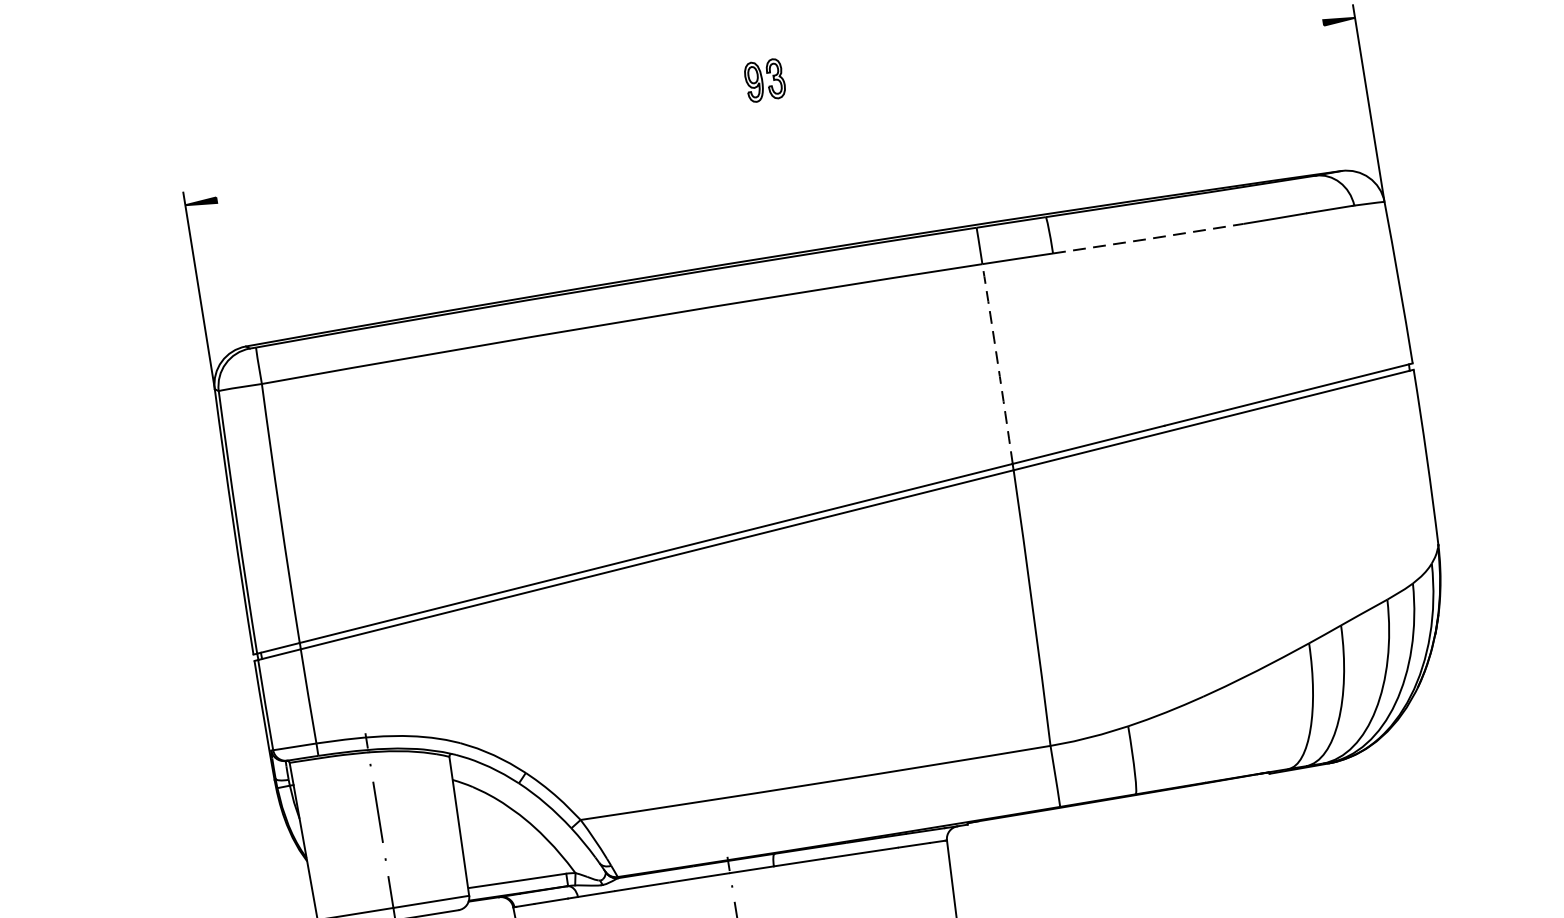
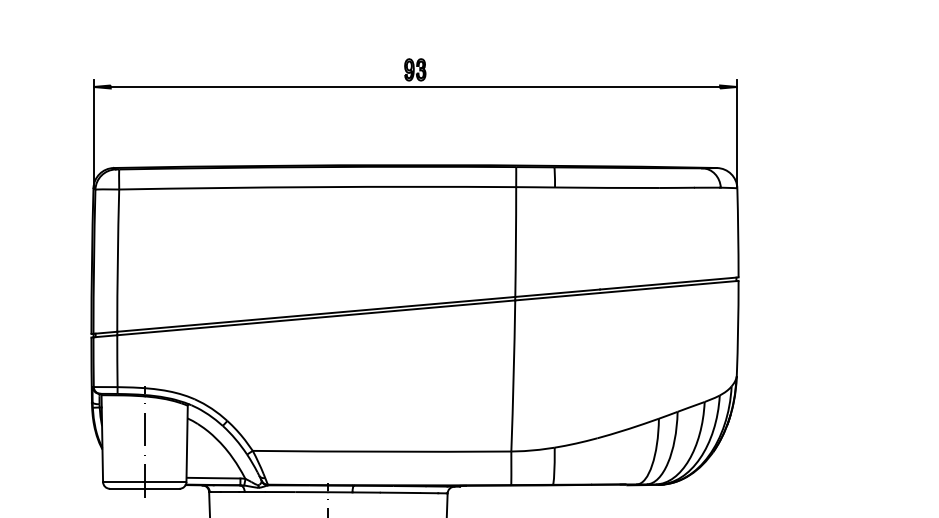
line: (770, 112) -> (415, 87), added
line: (1148, 238) -> (607, 187), dashed -> solid
arc: (997, 364) -> (515, 242), dashed -> solid

